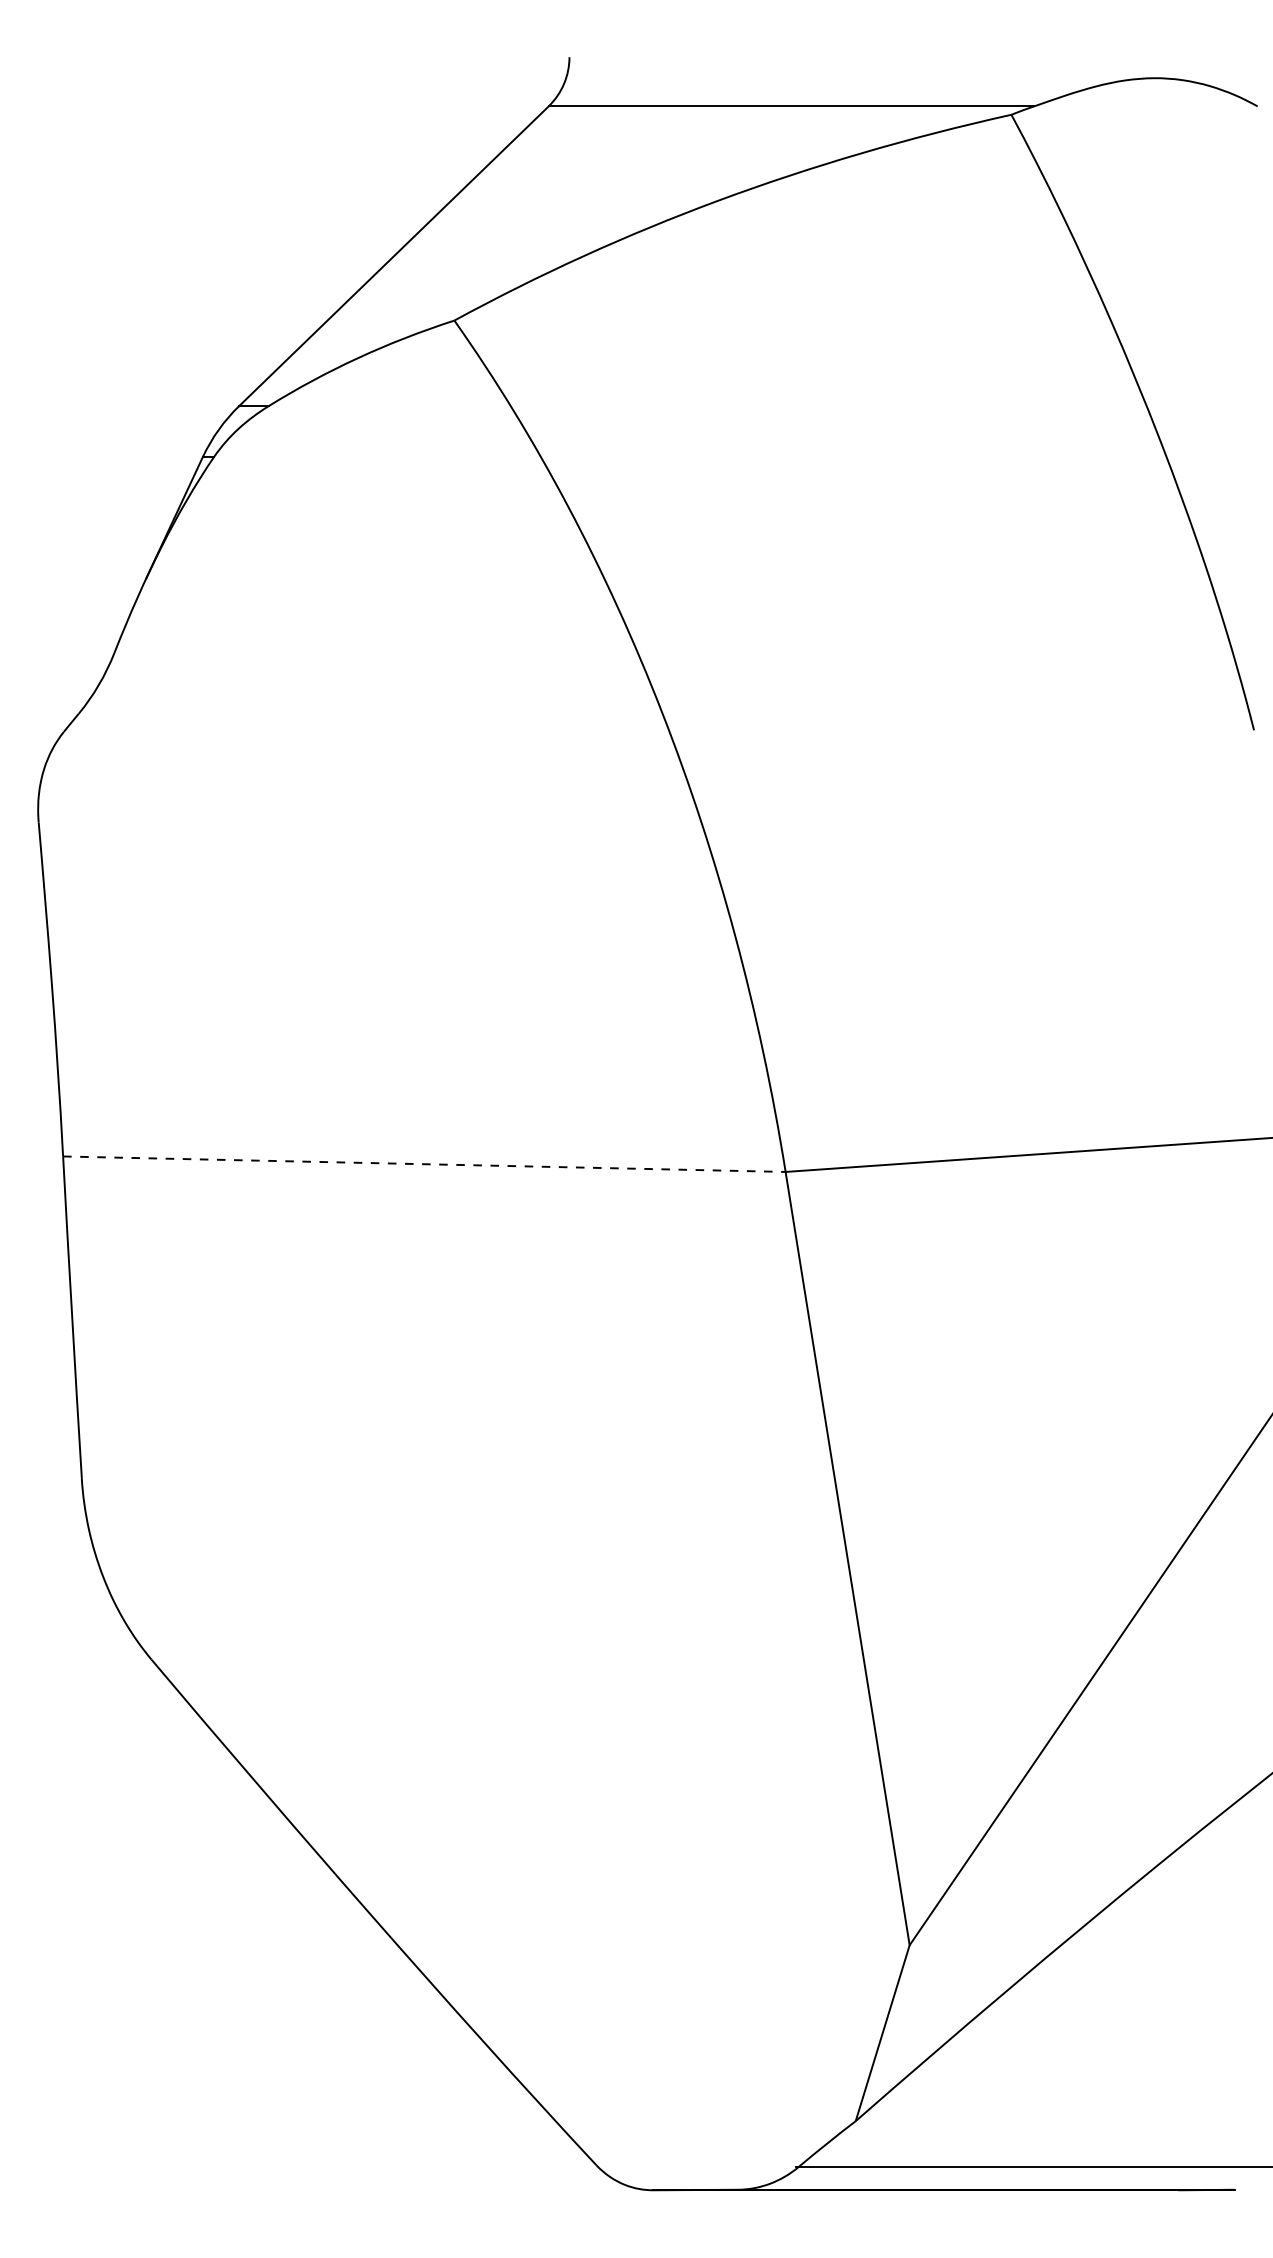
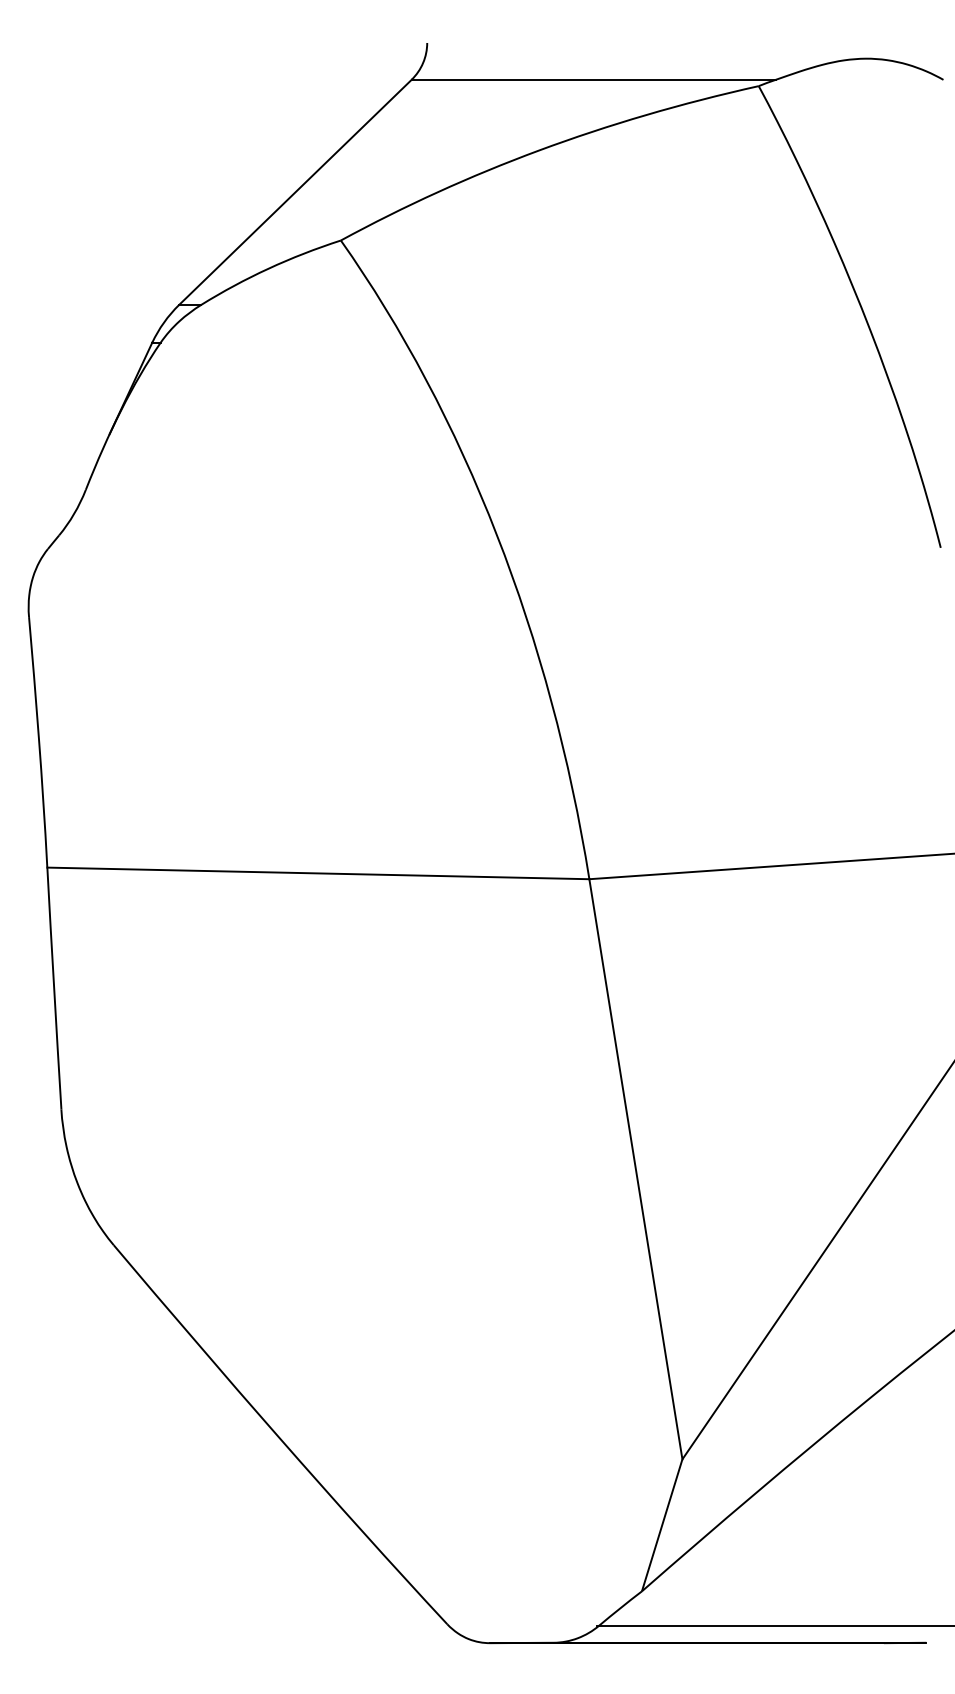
line: (424, 1164) -> (318, 873), dashed -> solid

